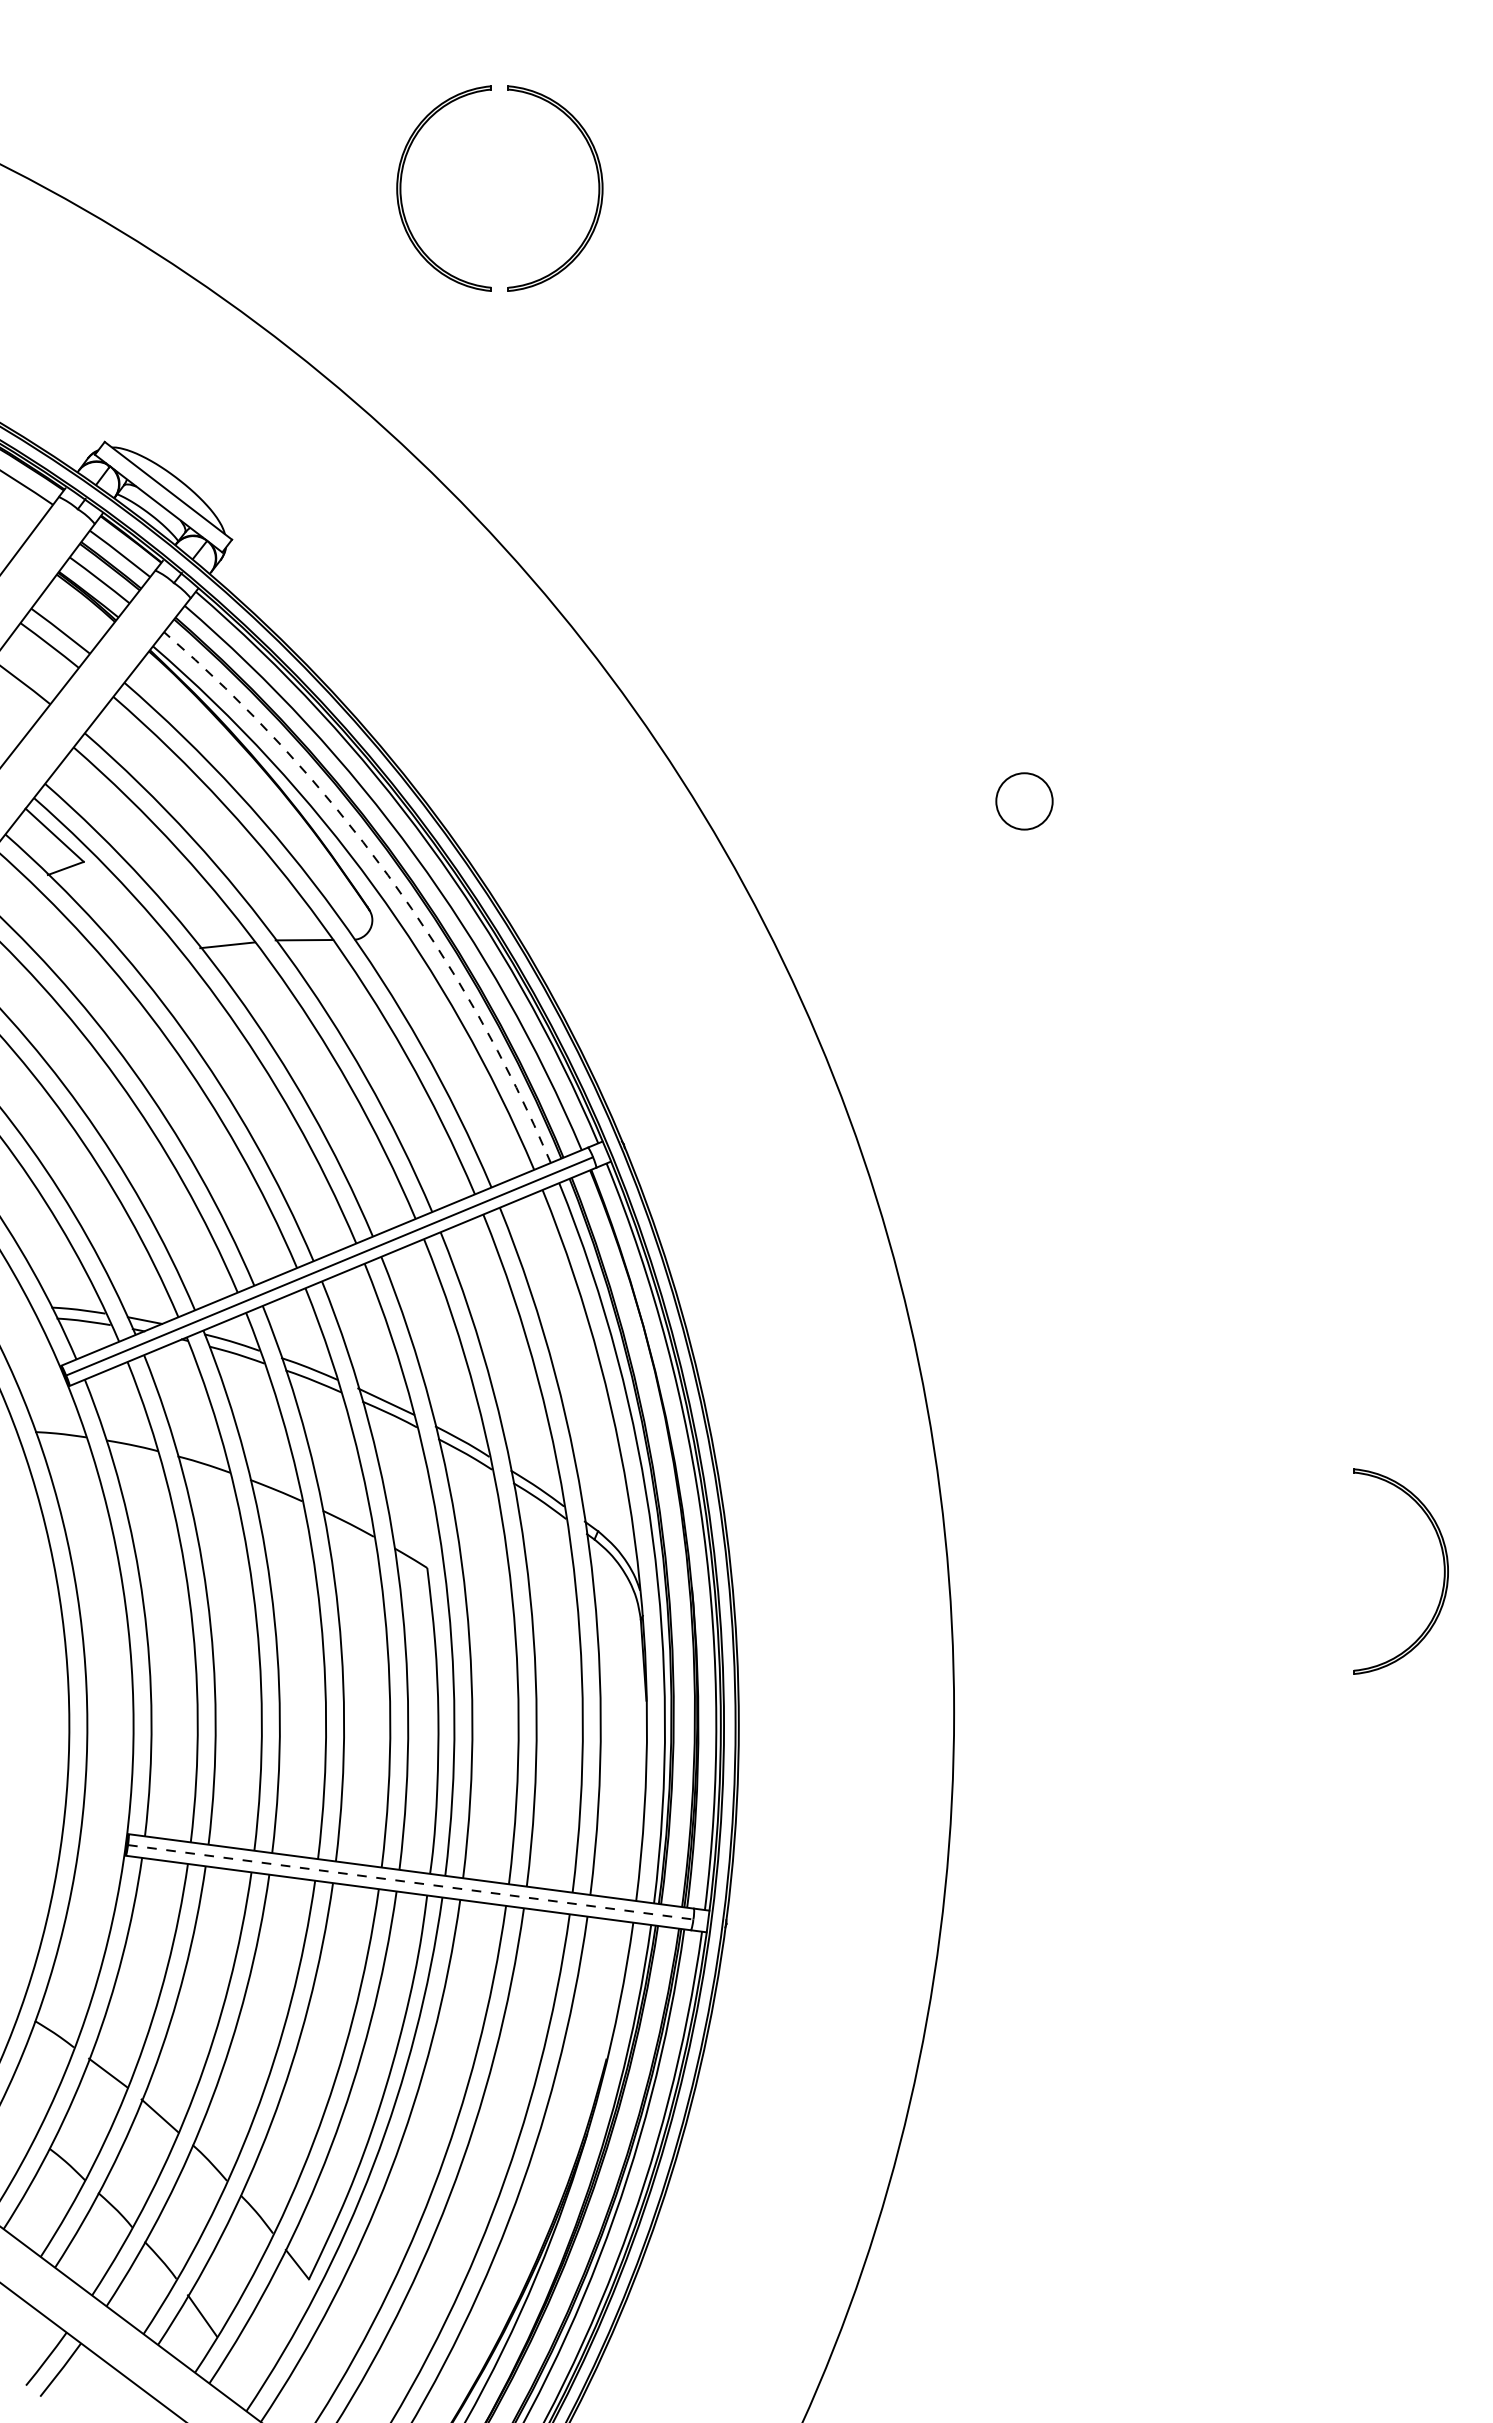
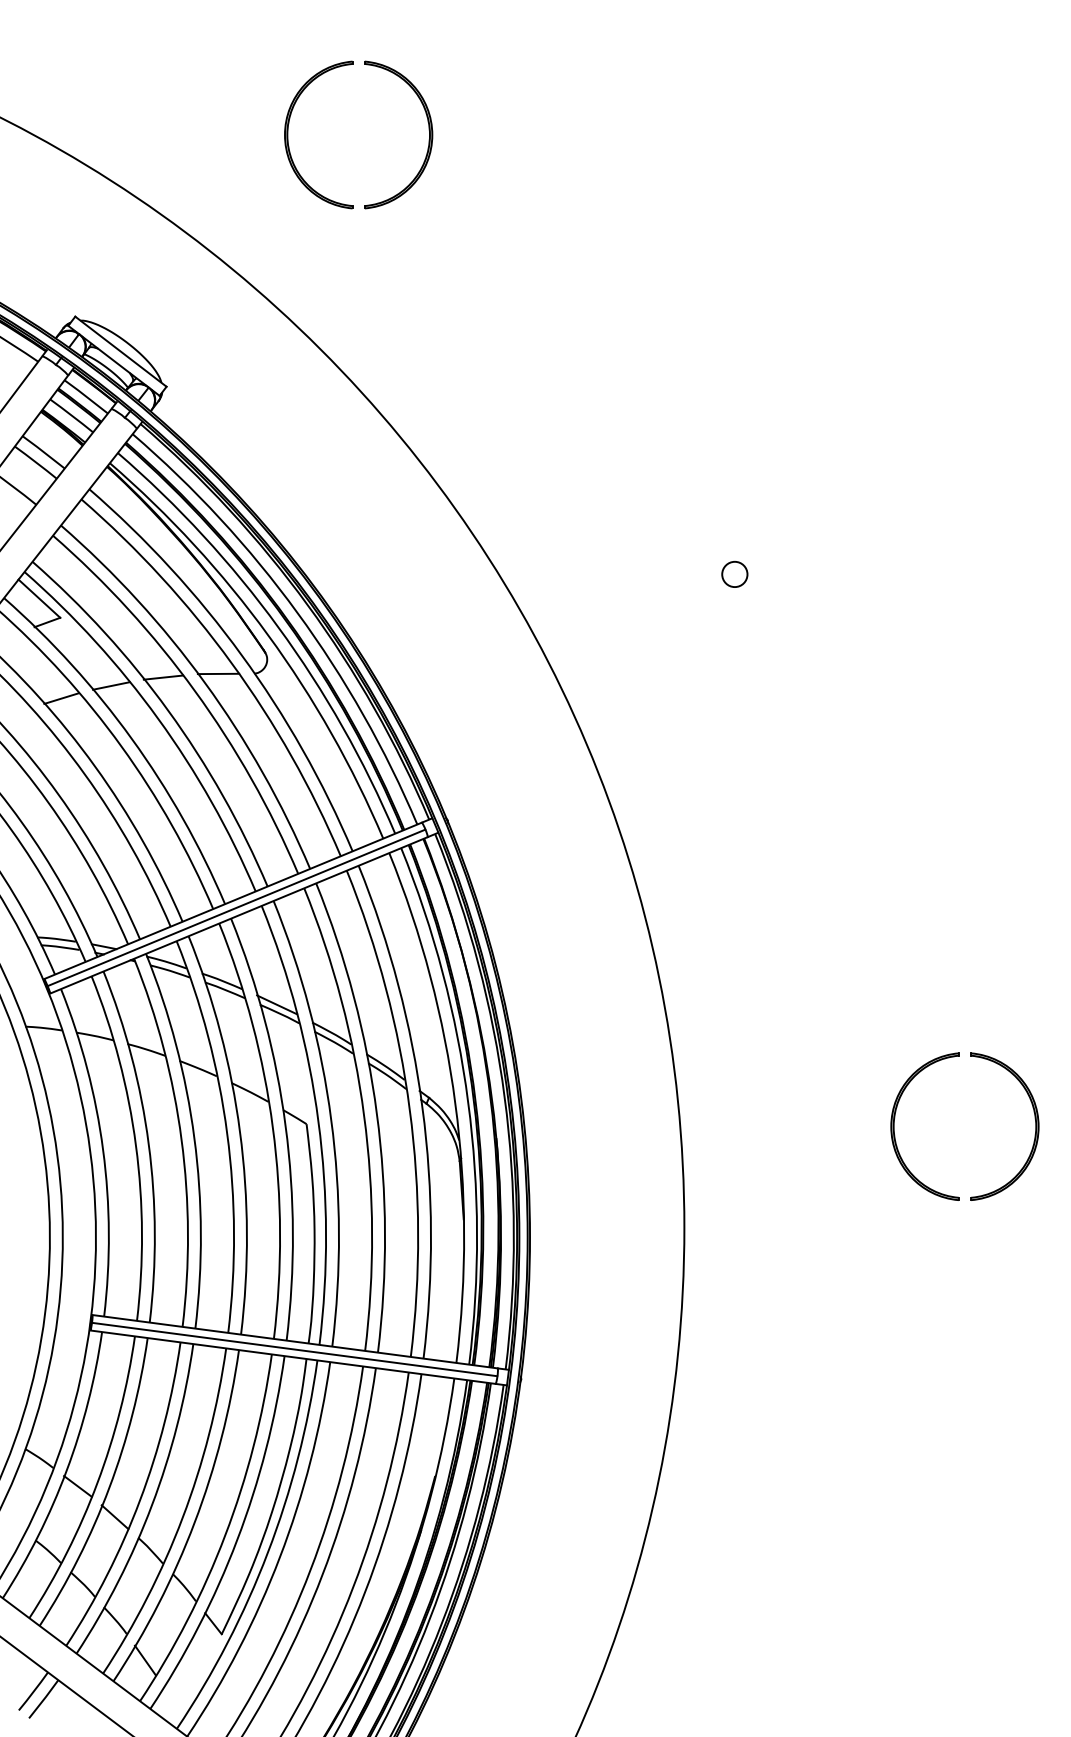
circle: (1024, 801) -> (734, 574), size x0.62
arc: (388, 875) -> (278, 627), dashed -> solid
line: (154, 956) -> (110, 685), added
line: (85, 974) -> (61, 698), added
part: (1247, 1564) -> (894, 1121), added
line: (411, 1882) -> (295, 1349), dashed -> solid

